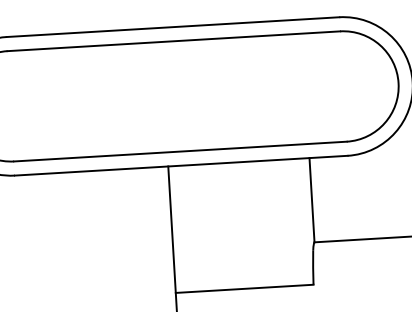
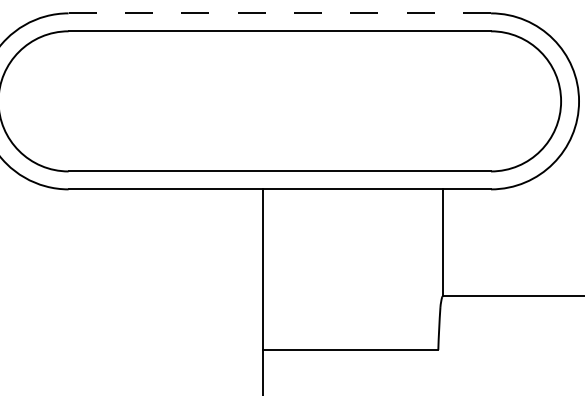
line: (172, 27) -> (279, 13), solid -> dashed

